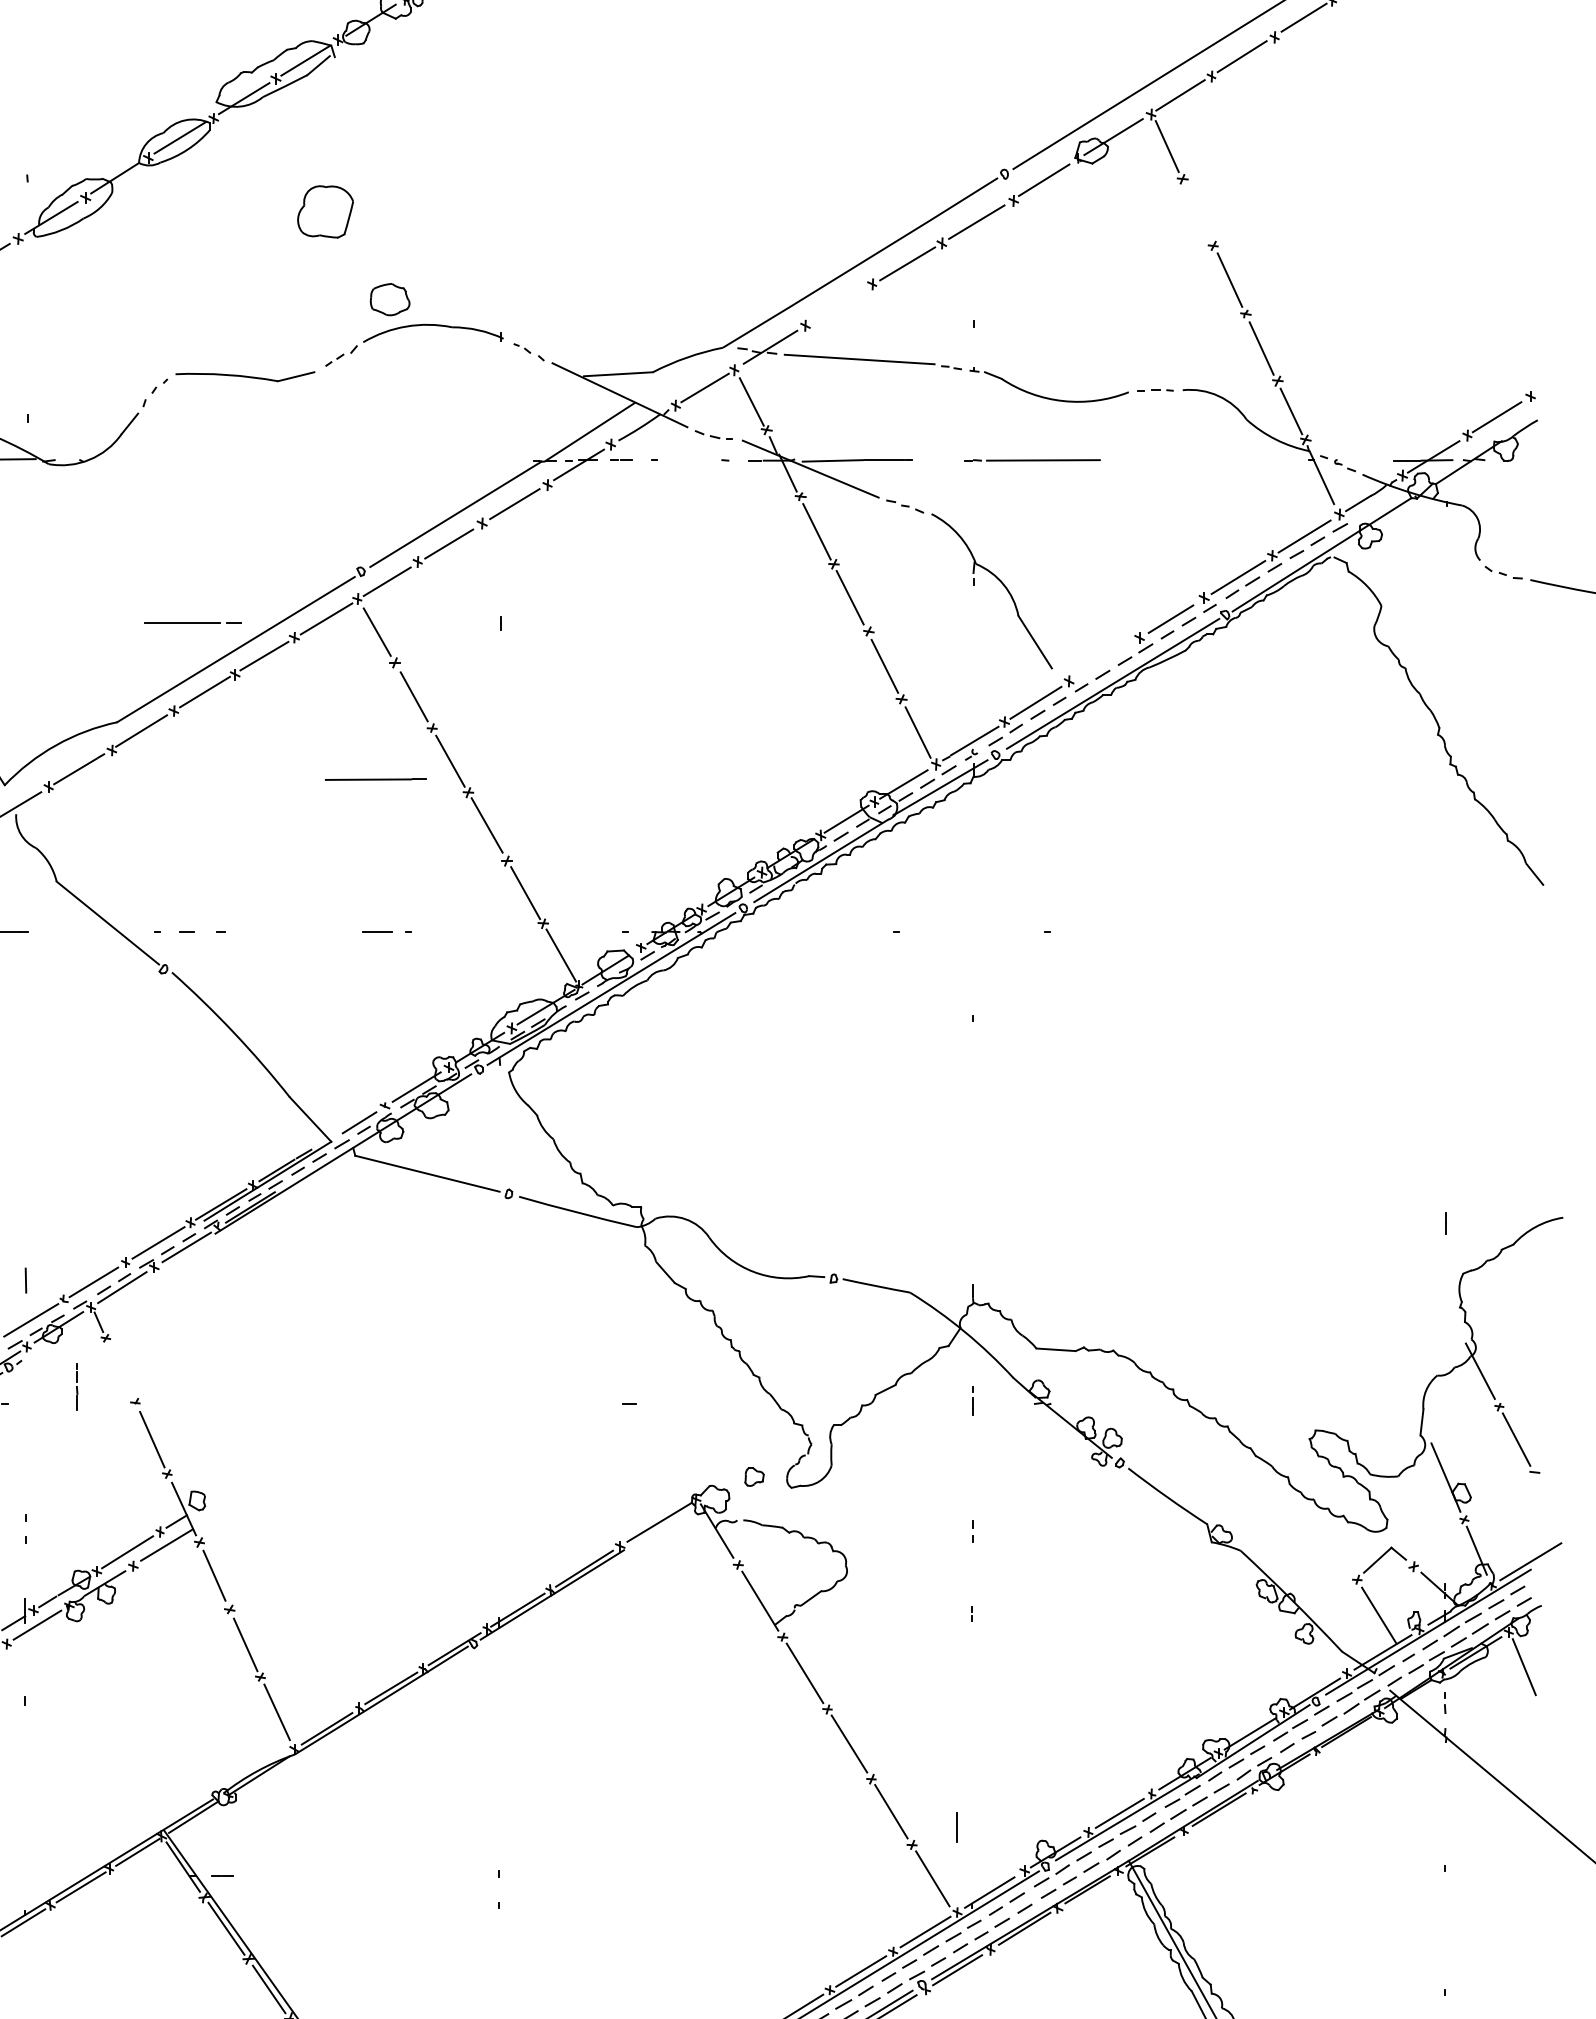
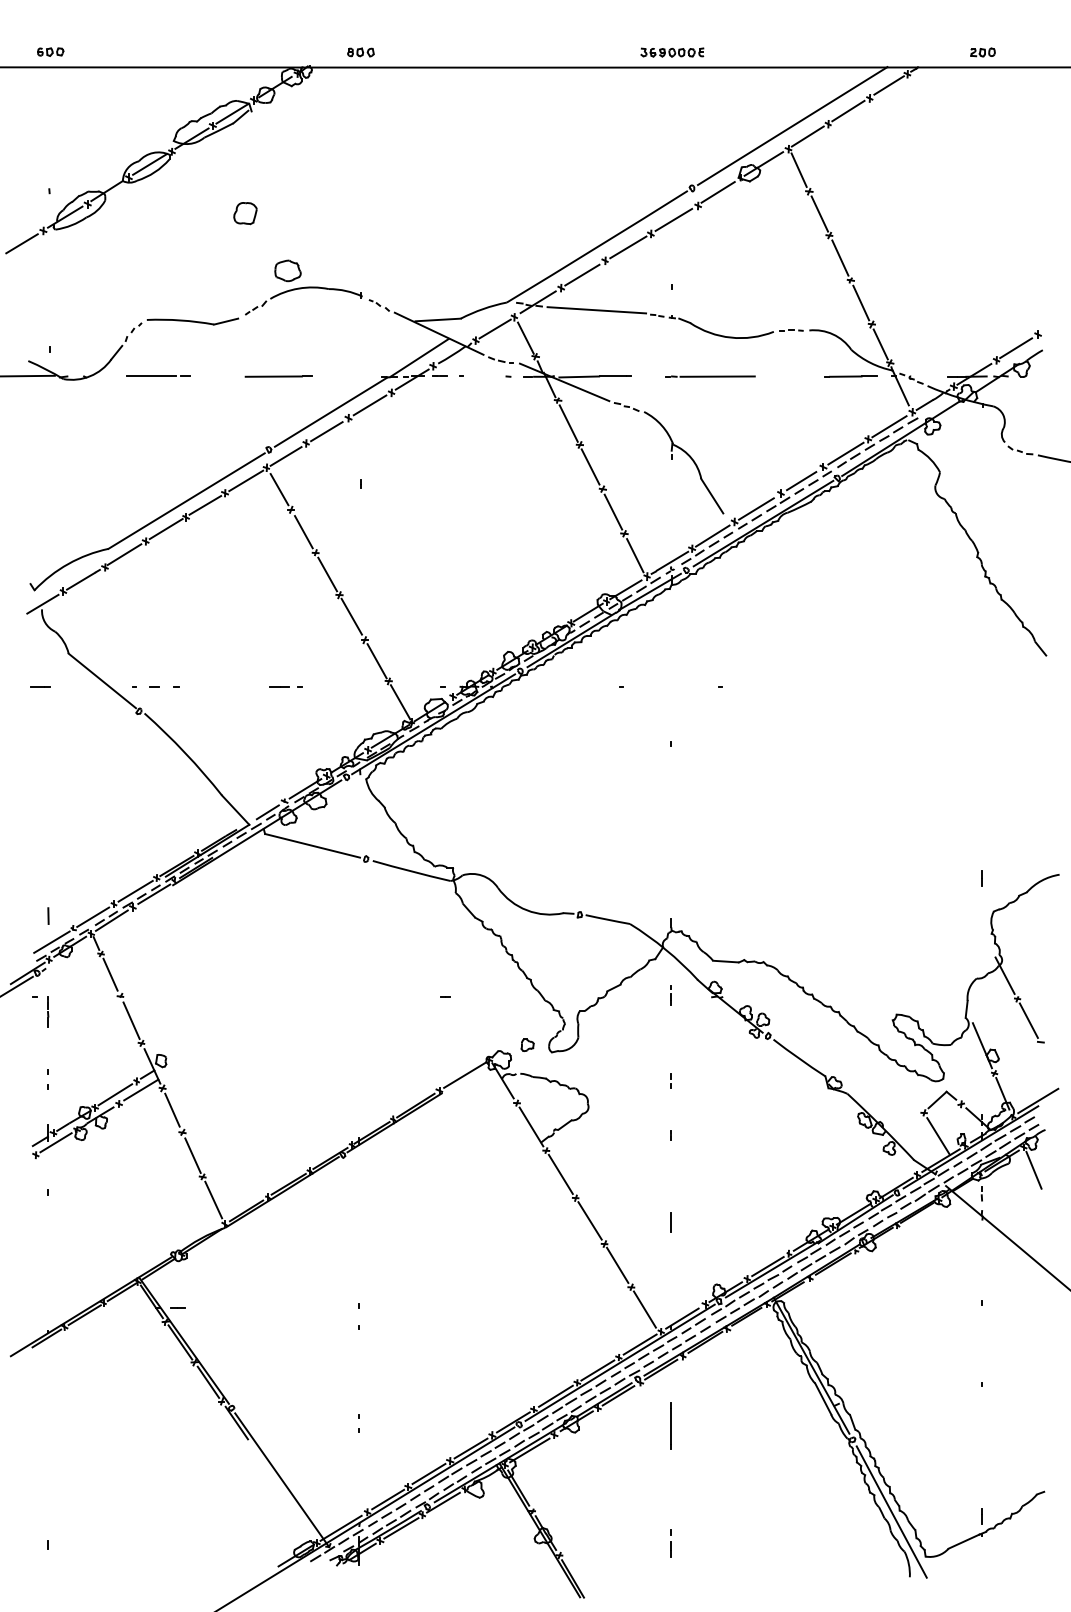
part: (325, 212) -> (245, 213), size x0.62
line: (1198, 212) -> (819, 213), added
line: (837, 305) -> (582, 274), added
line: (1245, 460) -> (850, 376), added
line: (193, 621) -> (158, 375), moved
line: (1102, 660) -> (756, 508), added
line: (375, 779) -> (278, 376), moved
line: (120, 1369) -> (110, 974), added
line: (77, 1386) -> (48, 1011), moved
line: (956, 1827) -> (670, 1222), moved

